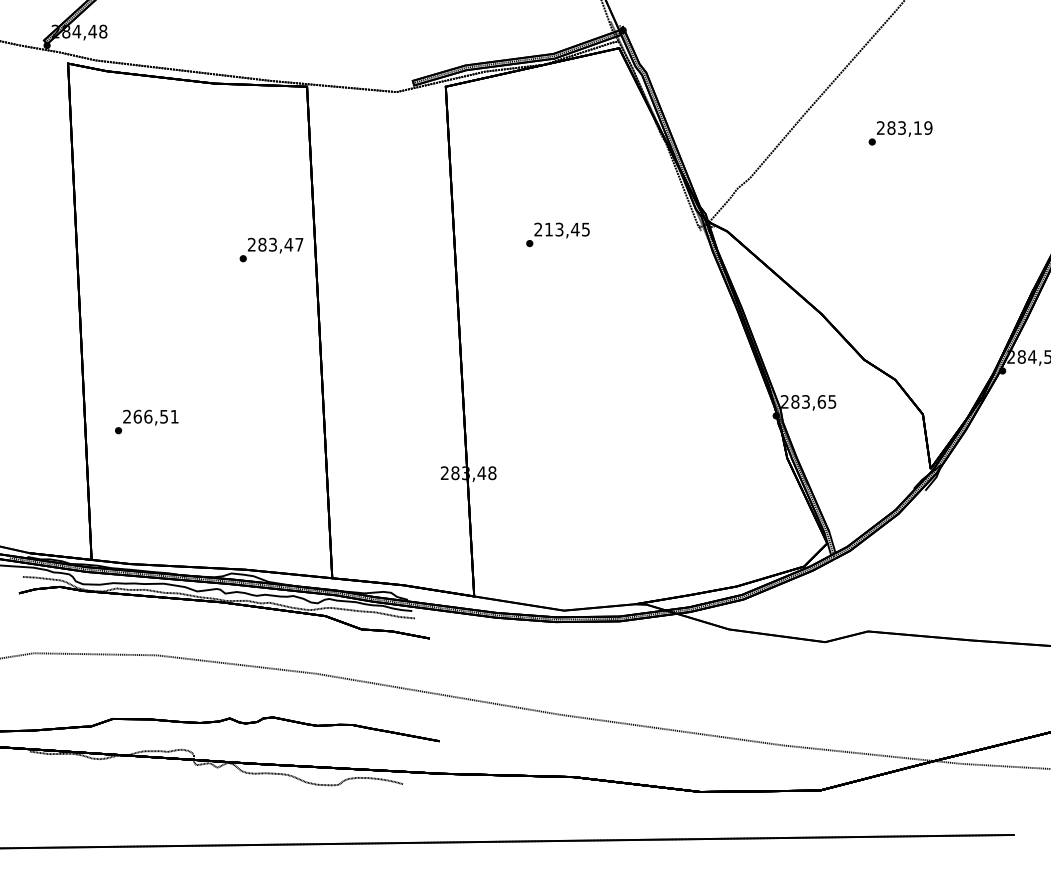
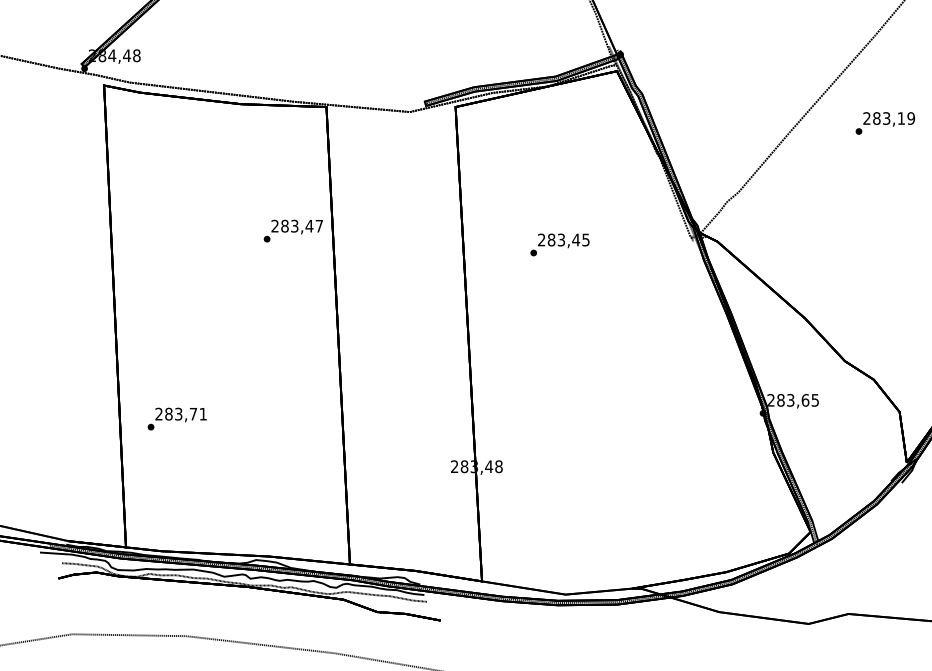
text: (900, 133) -> (885, 123), moved
text: (548, 229) -> (551, 239), 213,45 -> 283,45
text: (271, 249) -> (293, 230), moved
text: (150, 416) -> (180, 413), 266,51 -> 283,71

